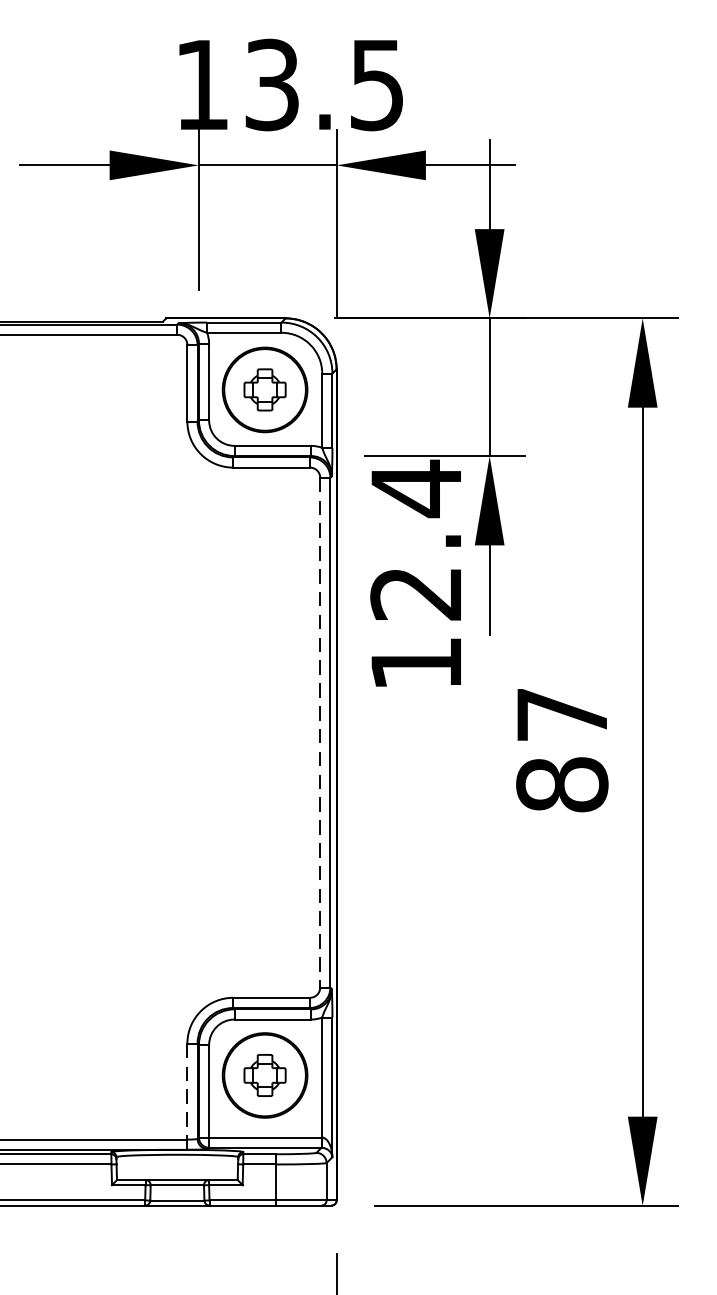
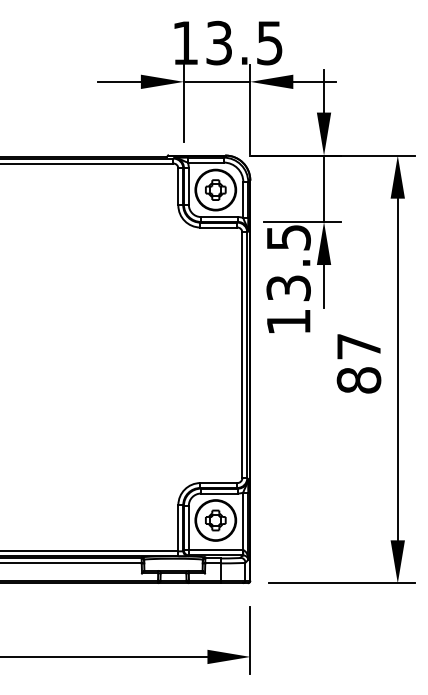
text: (415, 540) -> (288, 262), 12.4 -> 13.5
line: (320, 733) -> (242, 355), dashed -> solid
line: (187, 1092) -> (178, 528), dashed -> solid

